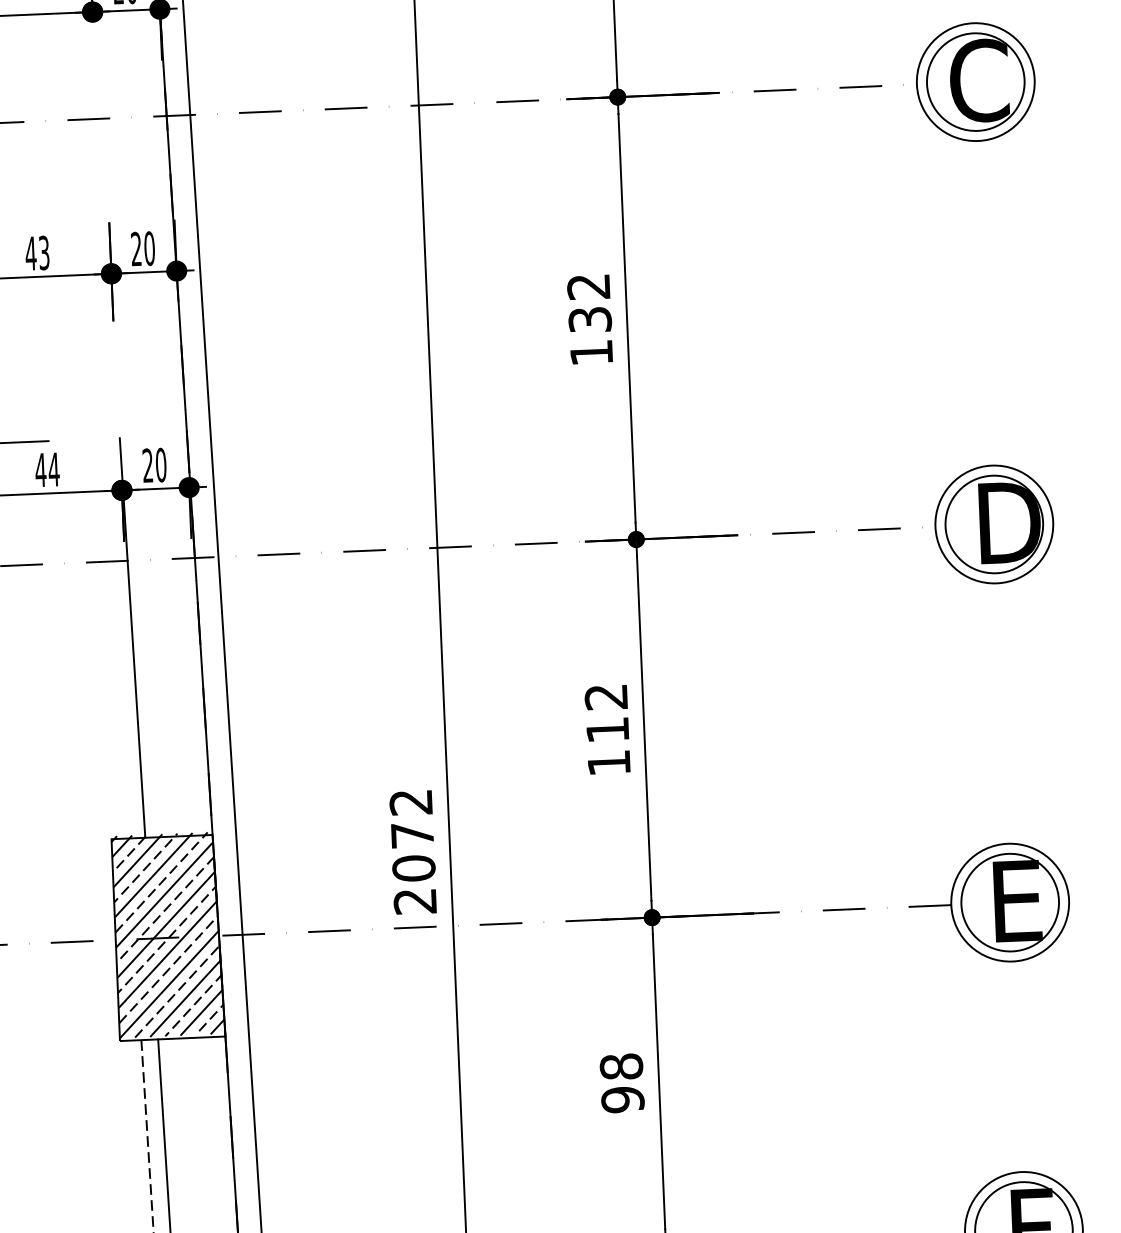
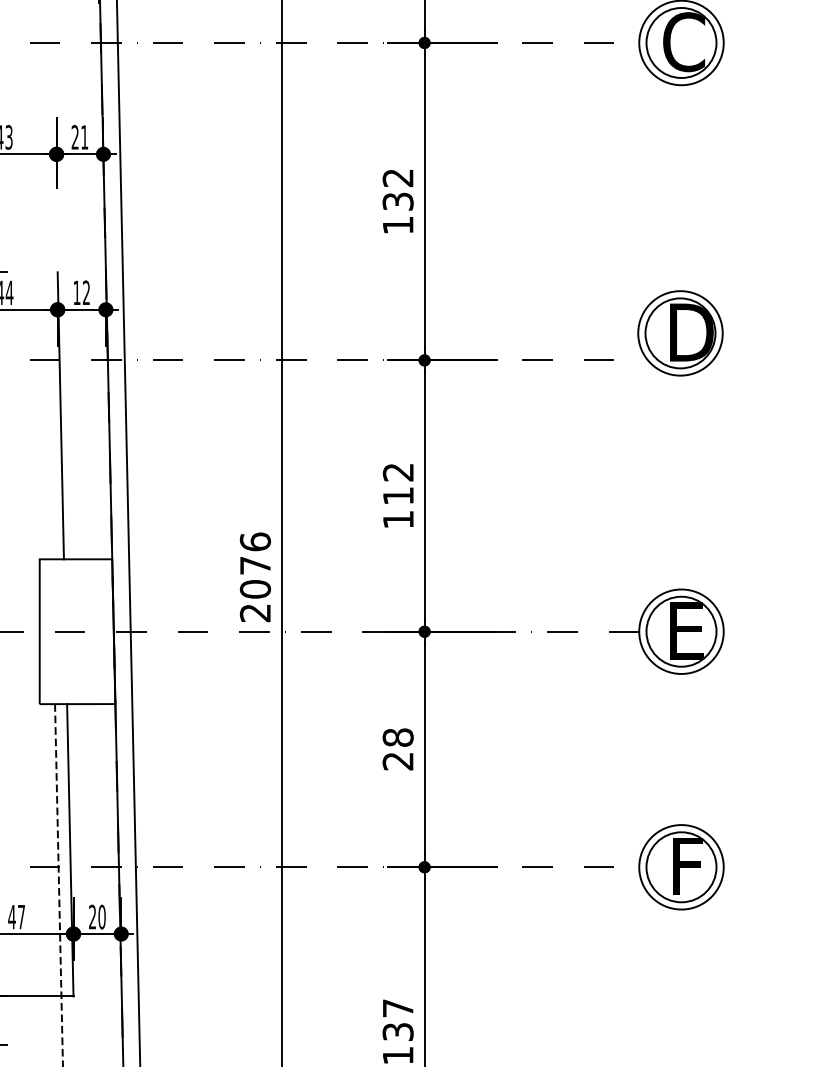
text: (149, 248) -> (84, 137), 20 -> 21
text: (154, 464) -> (81, 292), 20 -> 12
part: (994, 524) -> (680, 333), moved
text: (411, 801) -> (255, 541), 2072 -> 2076
hatch: (168, 934) -> (77, 629), removed
text: (621, 1100) -> (397, 761), 98 -> 28

